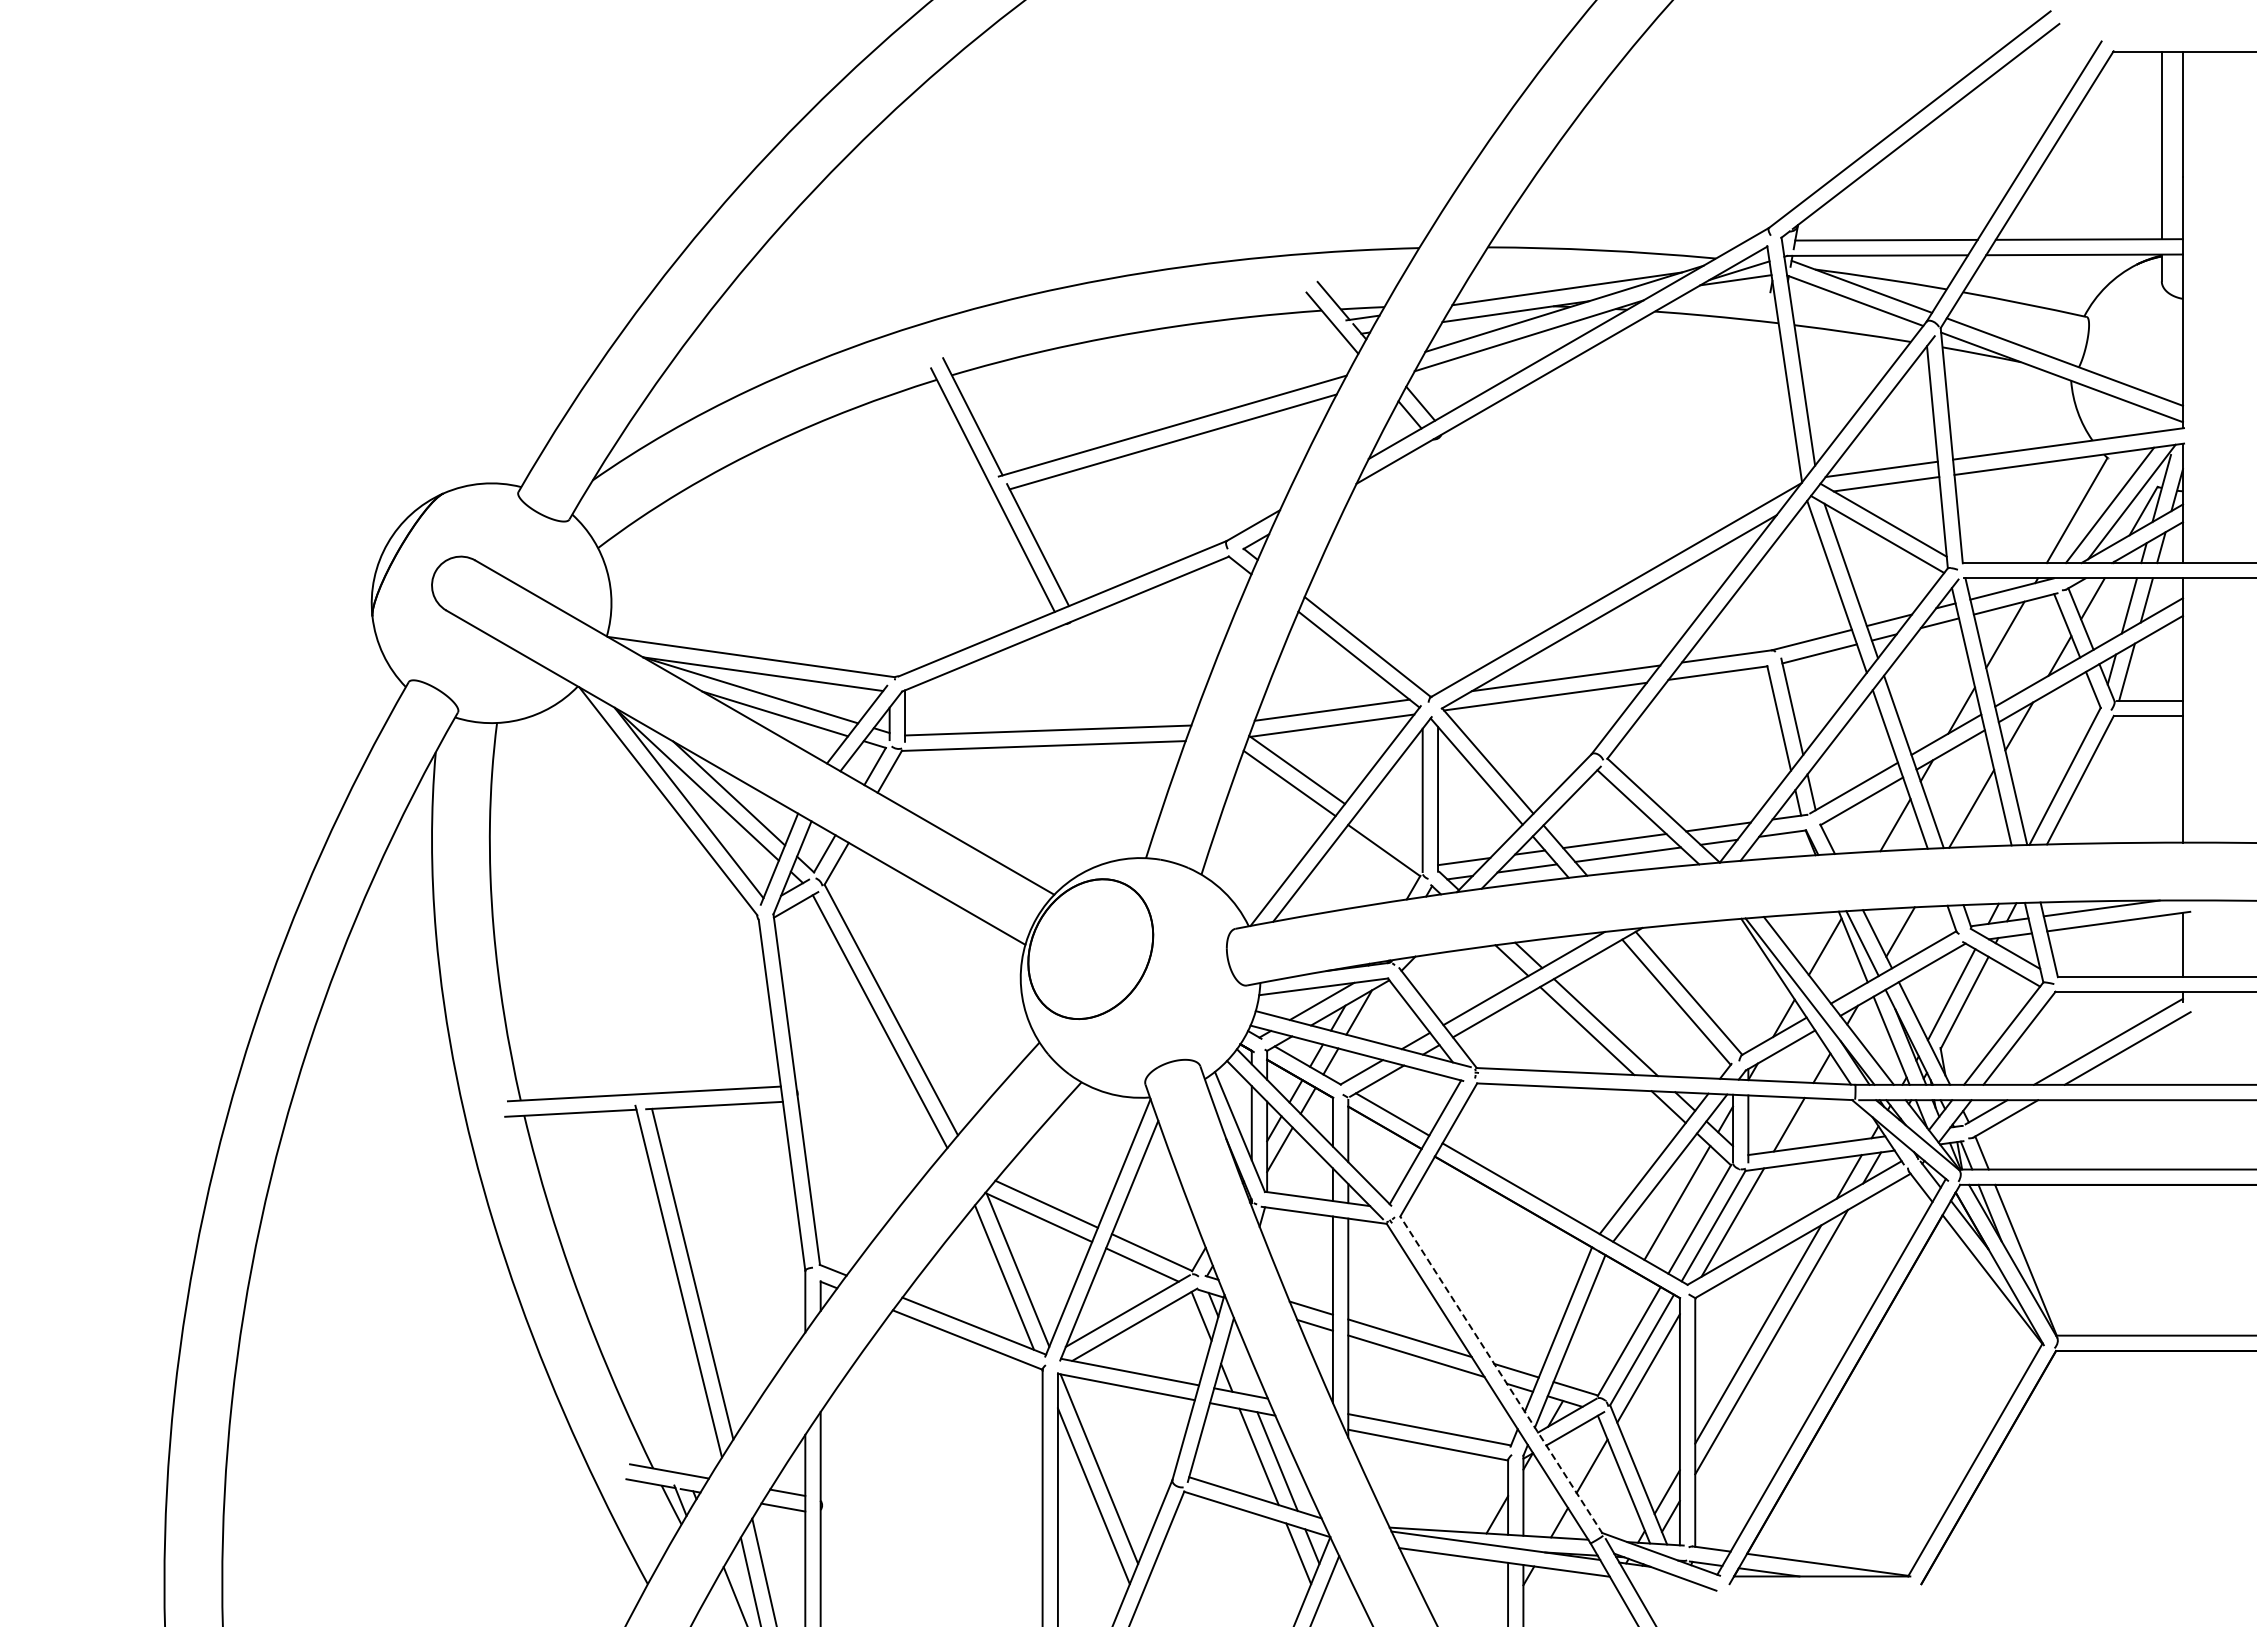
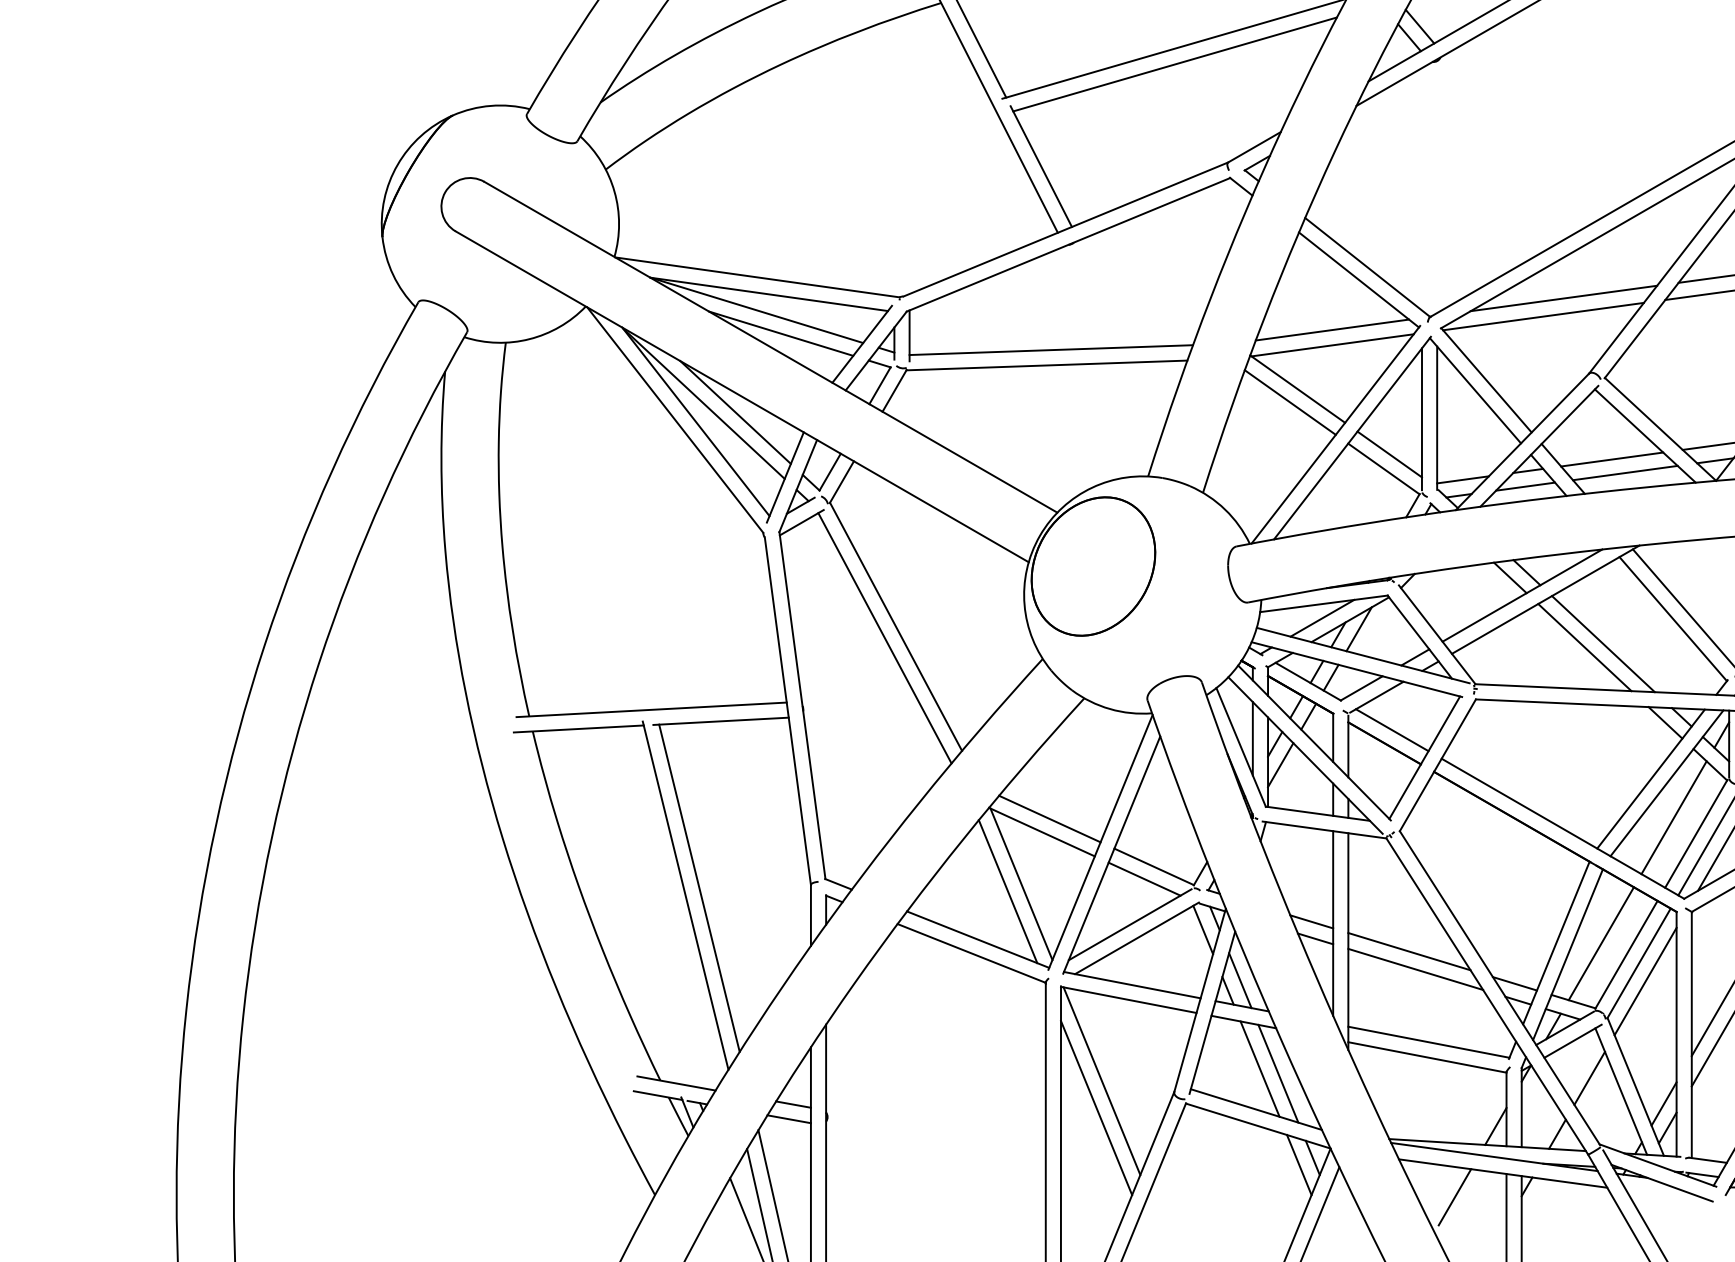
line: (1389, 835) -> (1389, 454), added
line: (1603, 1330) -> (1600, 943), added
line: (1238, 1367) -> (1239, 980), added
line: (1501, 1374) -> (1500, 987), dashed -> solid
line: (1455, 1586) -> (1454, 1197), added

